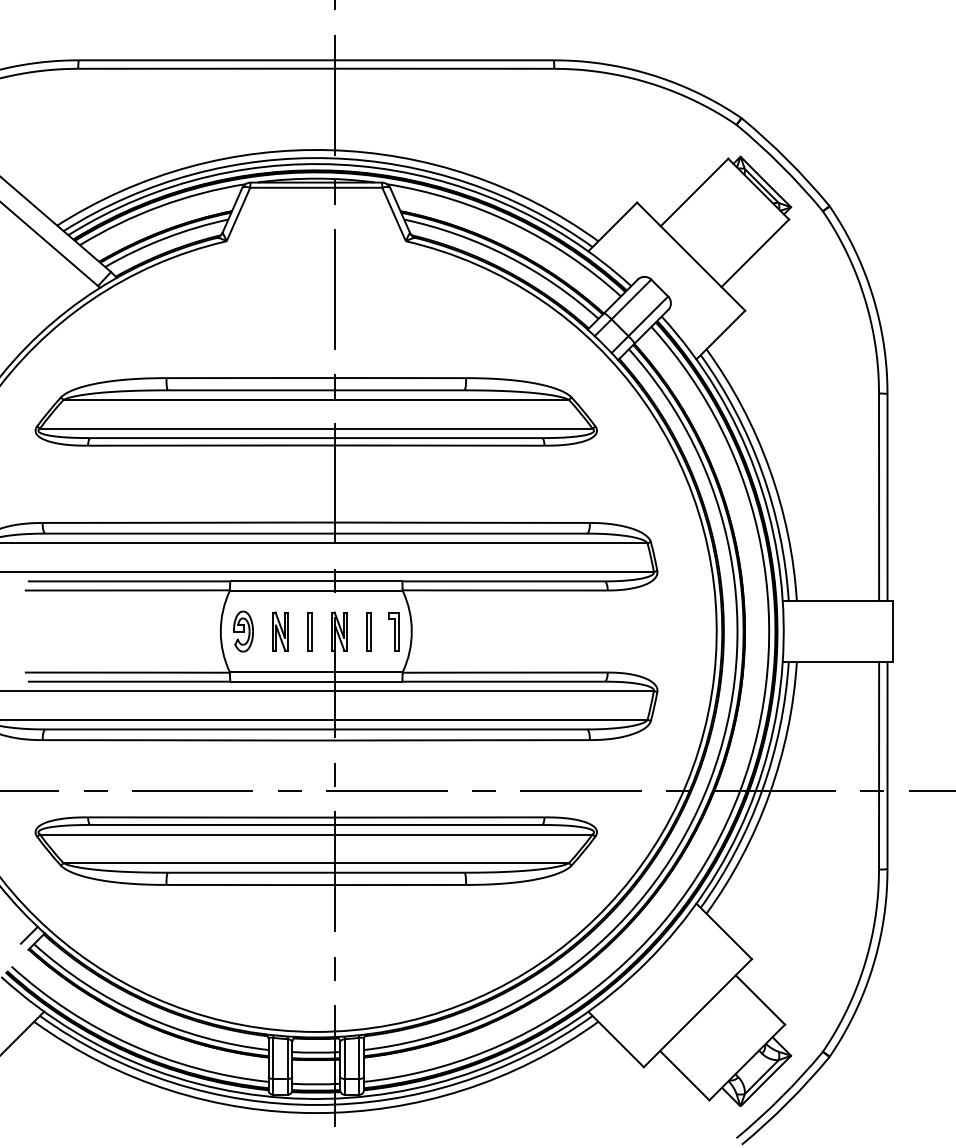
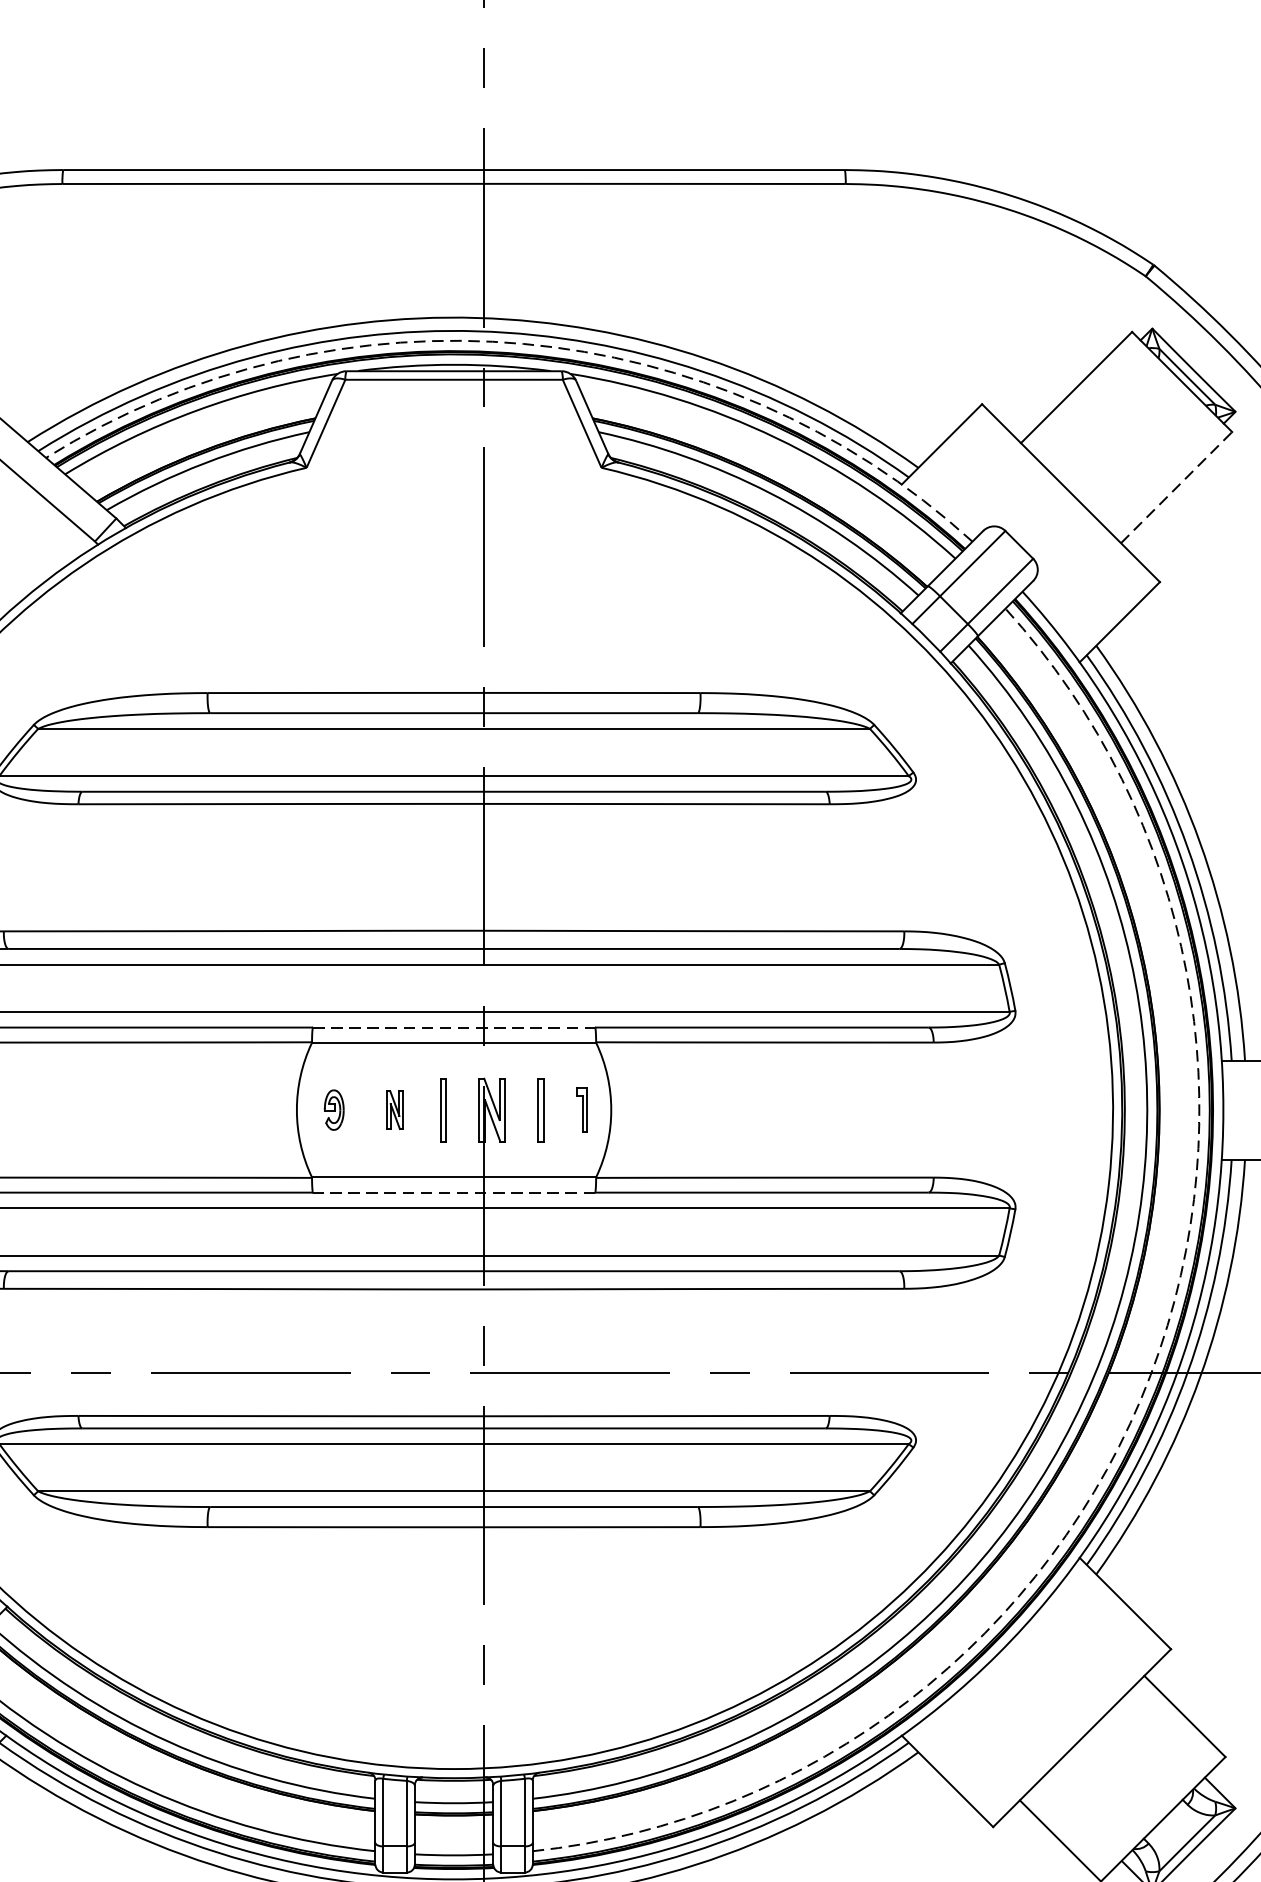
arc: (358, 165) -> (523, 343), solid -> dashed
line: (755, 253) -> (1176, 487), solid -> dashed
line: (316, 581) -> (454, 1027), solid -> dashed
part: (243, 631) -> (334, 1110), size x0.6
part: (280, 631) -> (395, 1110), size x0.6
part: (393, 631) -> (581, 1110), size x0.7
line: (316, 681) -> (454, 1192), solid -> dashed
arc: (739, 792) -> (1150, 1374), solid -> dashed

